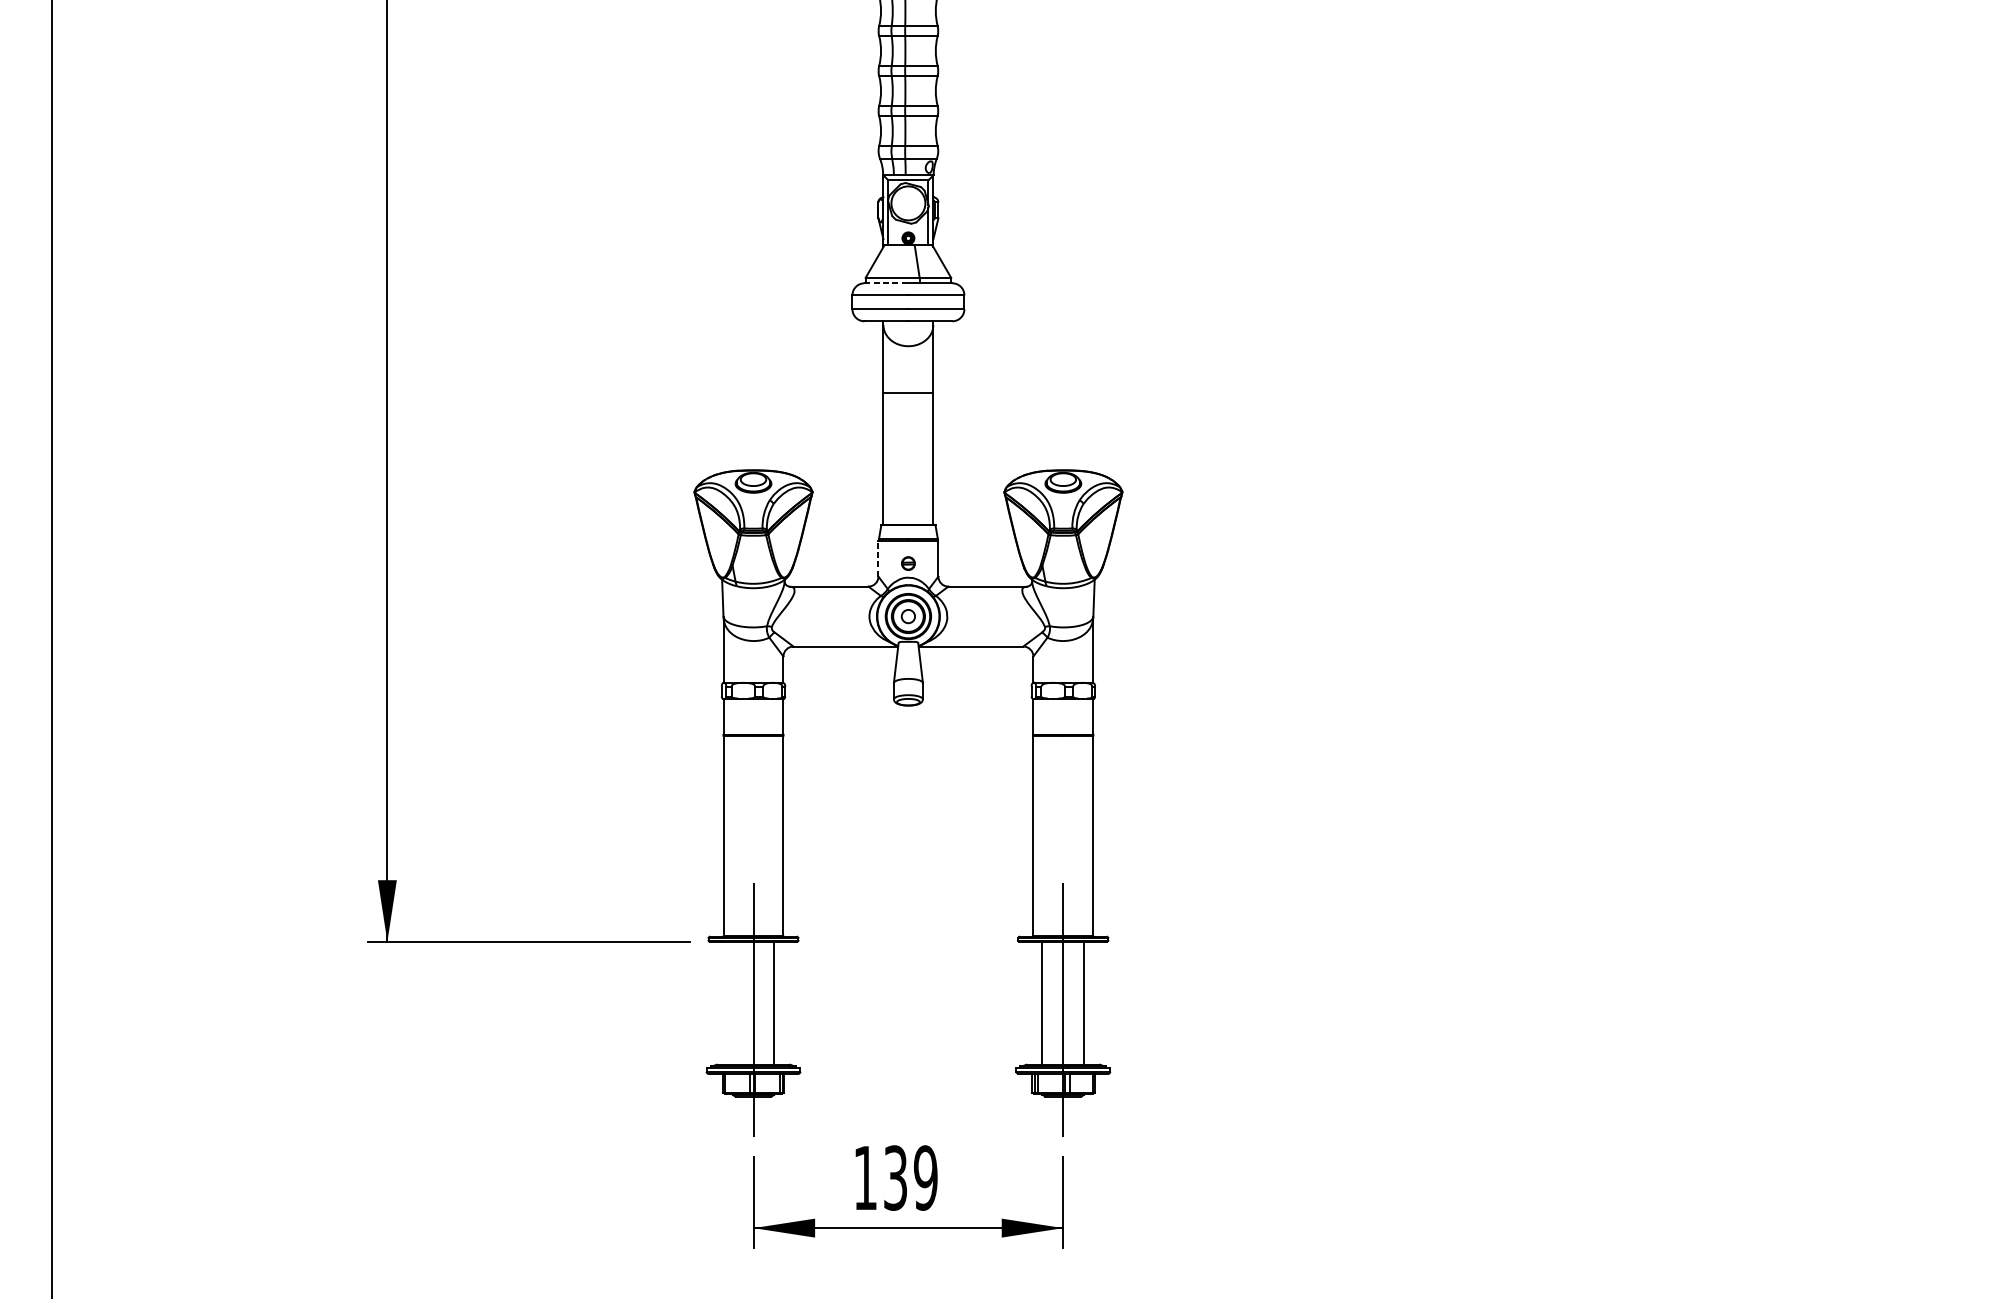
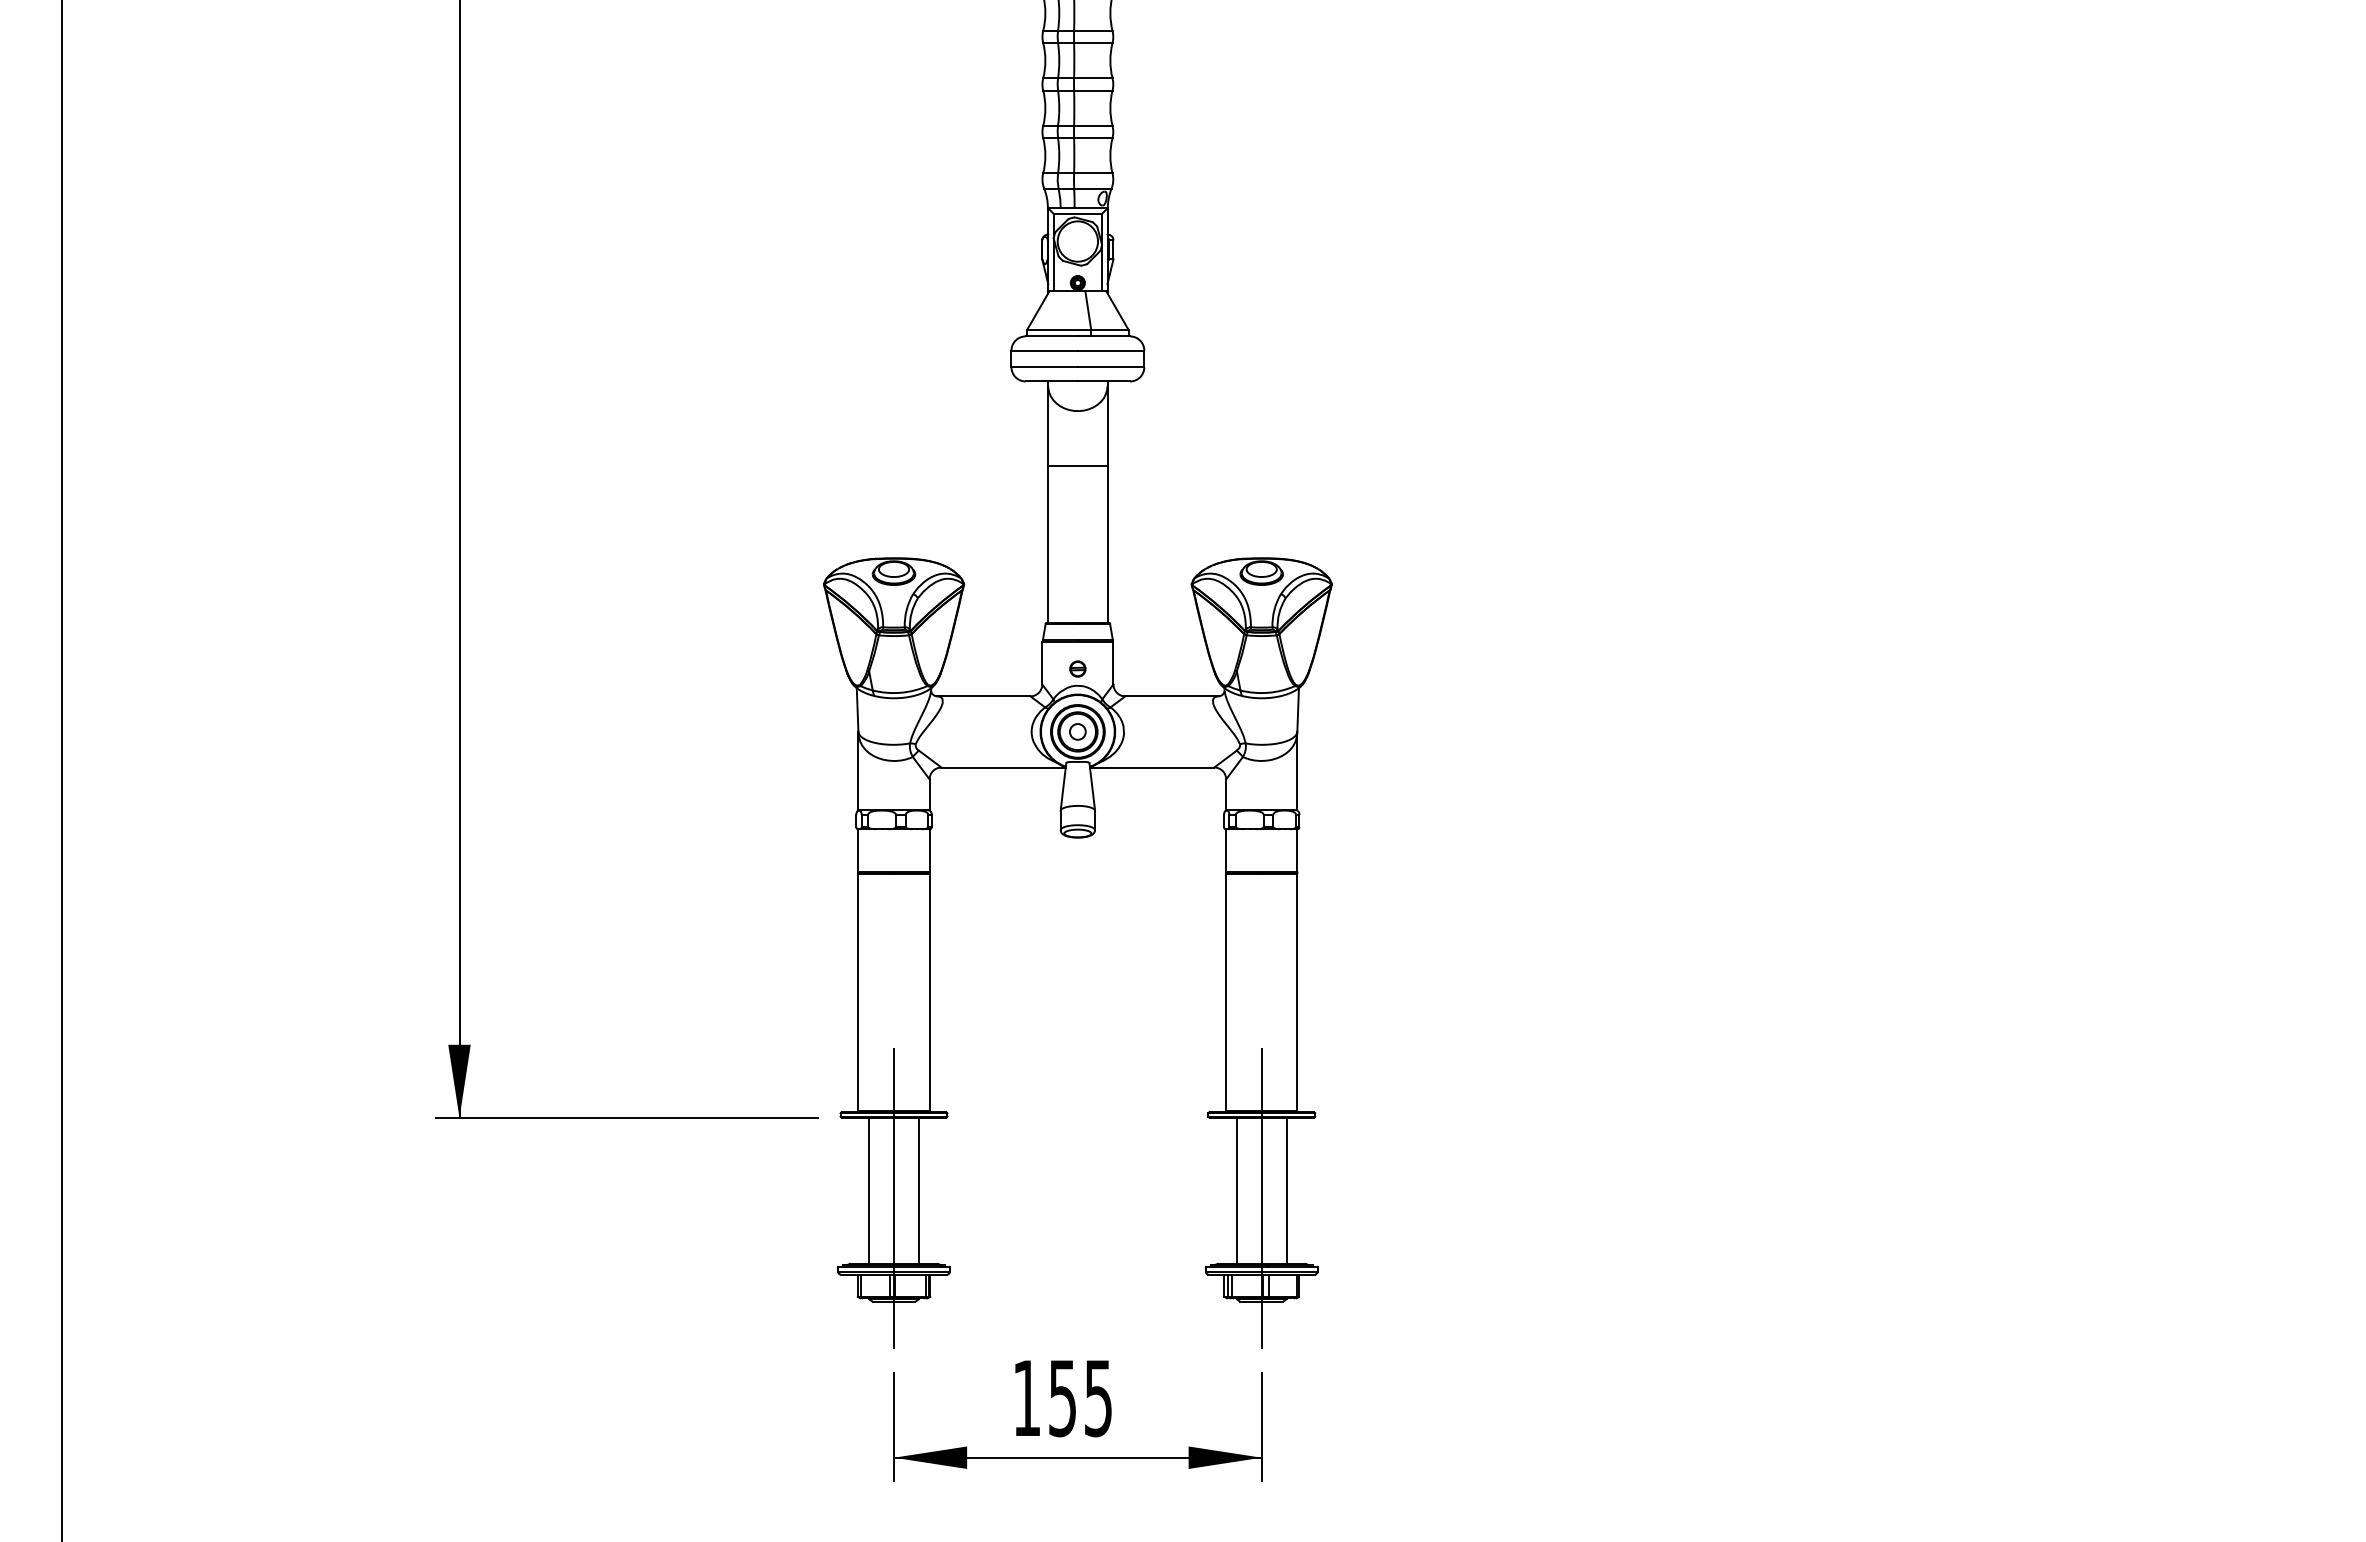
line: (887, 283) -> (1052, 336), dashed -> solid
line: (878, 558) -> (1042, 662), dashed -> solid
line: (732, 1002) -> (869, 1190), added
text: (910, 1178) -> (1080, 1398), 139 -> 155

